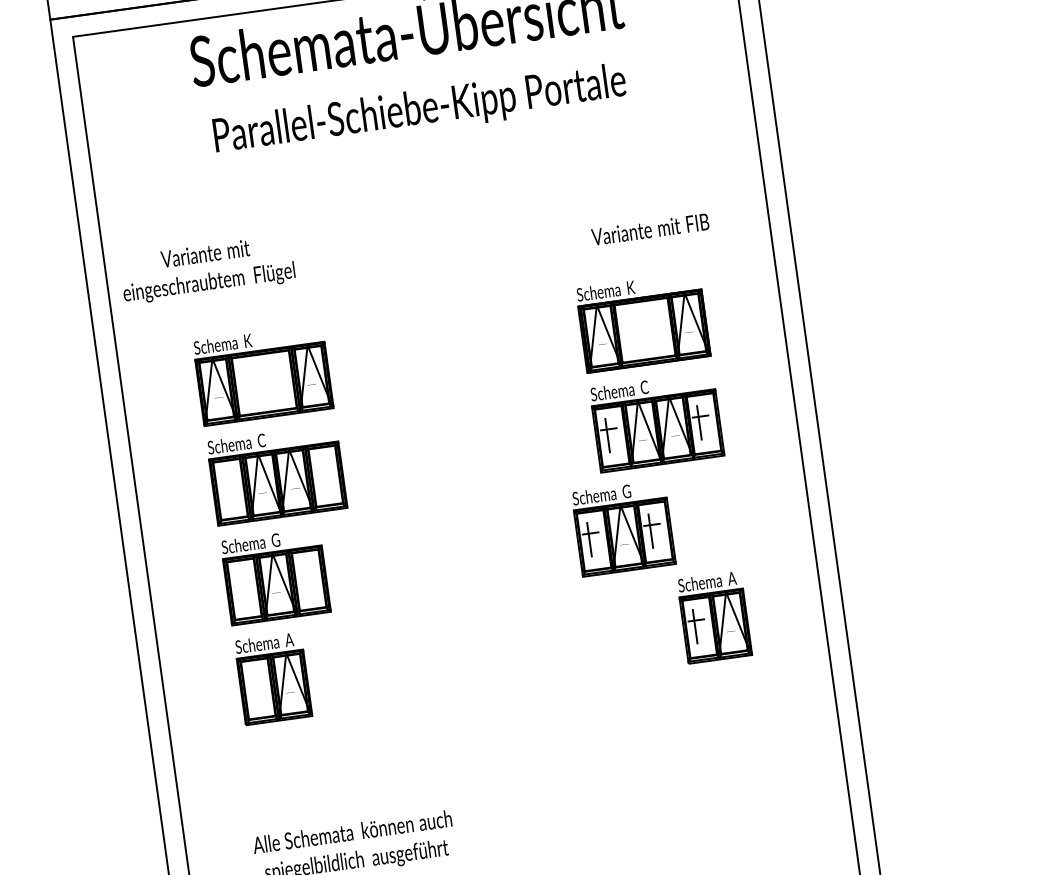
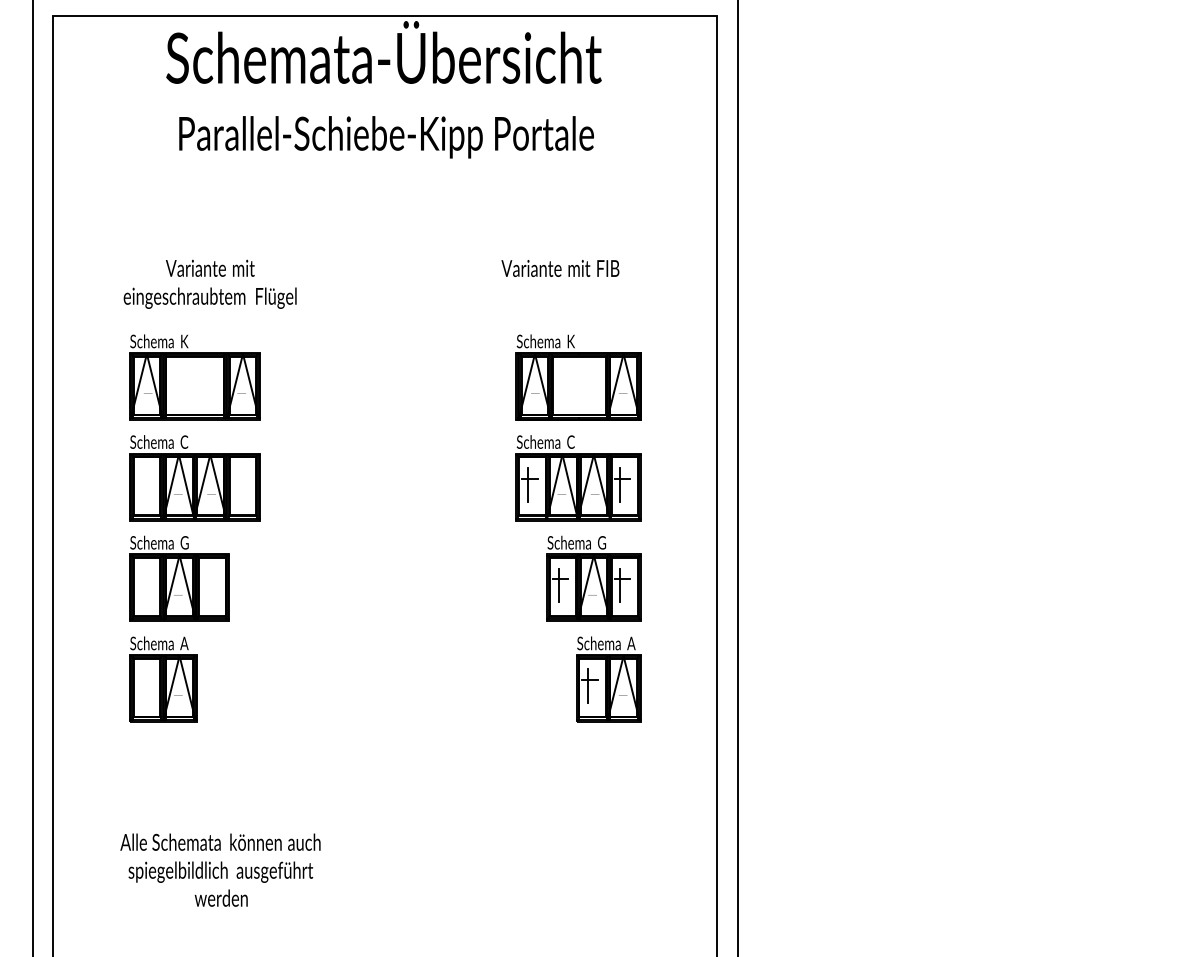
text: (650, 229) -> (560, 268), moved
text: (206, 268) -> (209, 283), moved
part: (623, 528) -> (593, 578), moved

